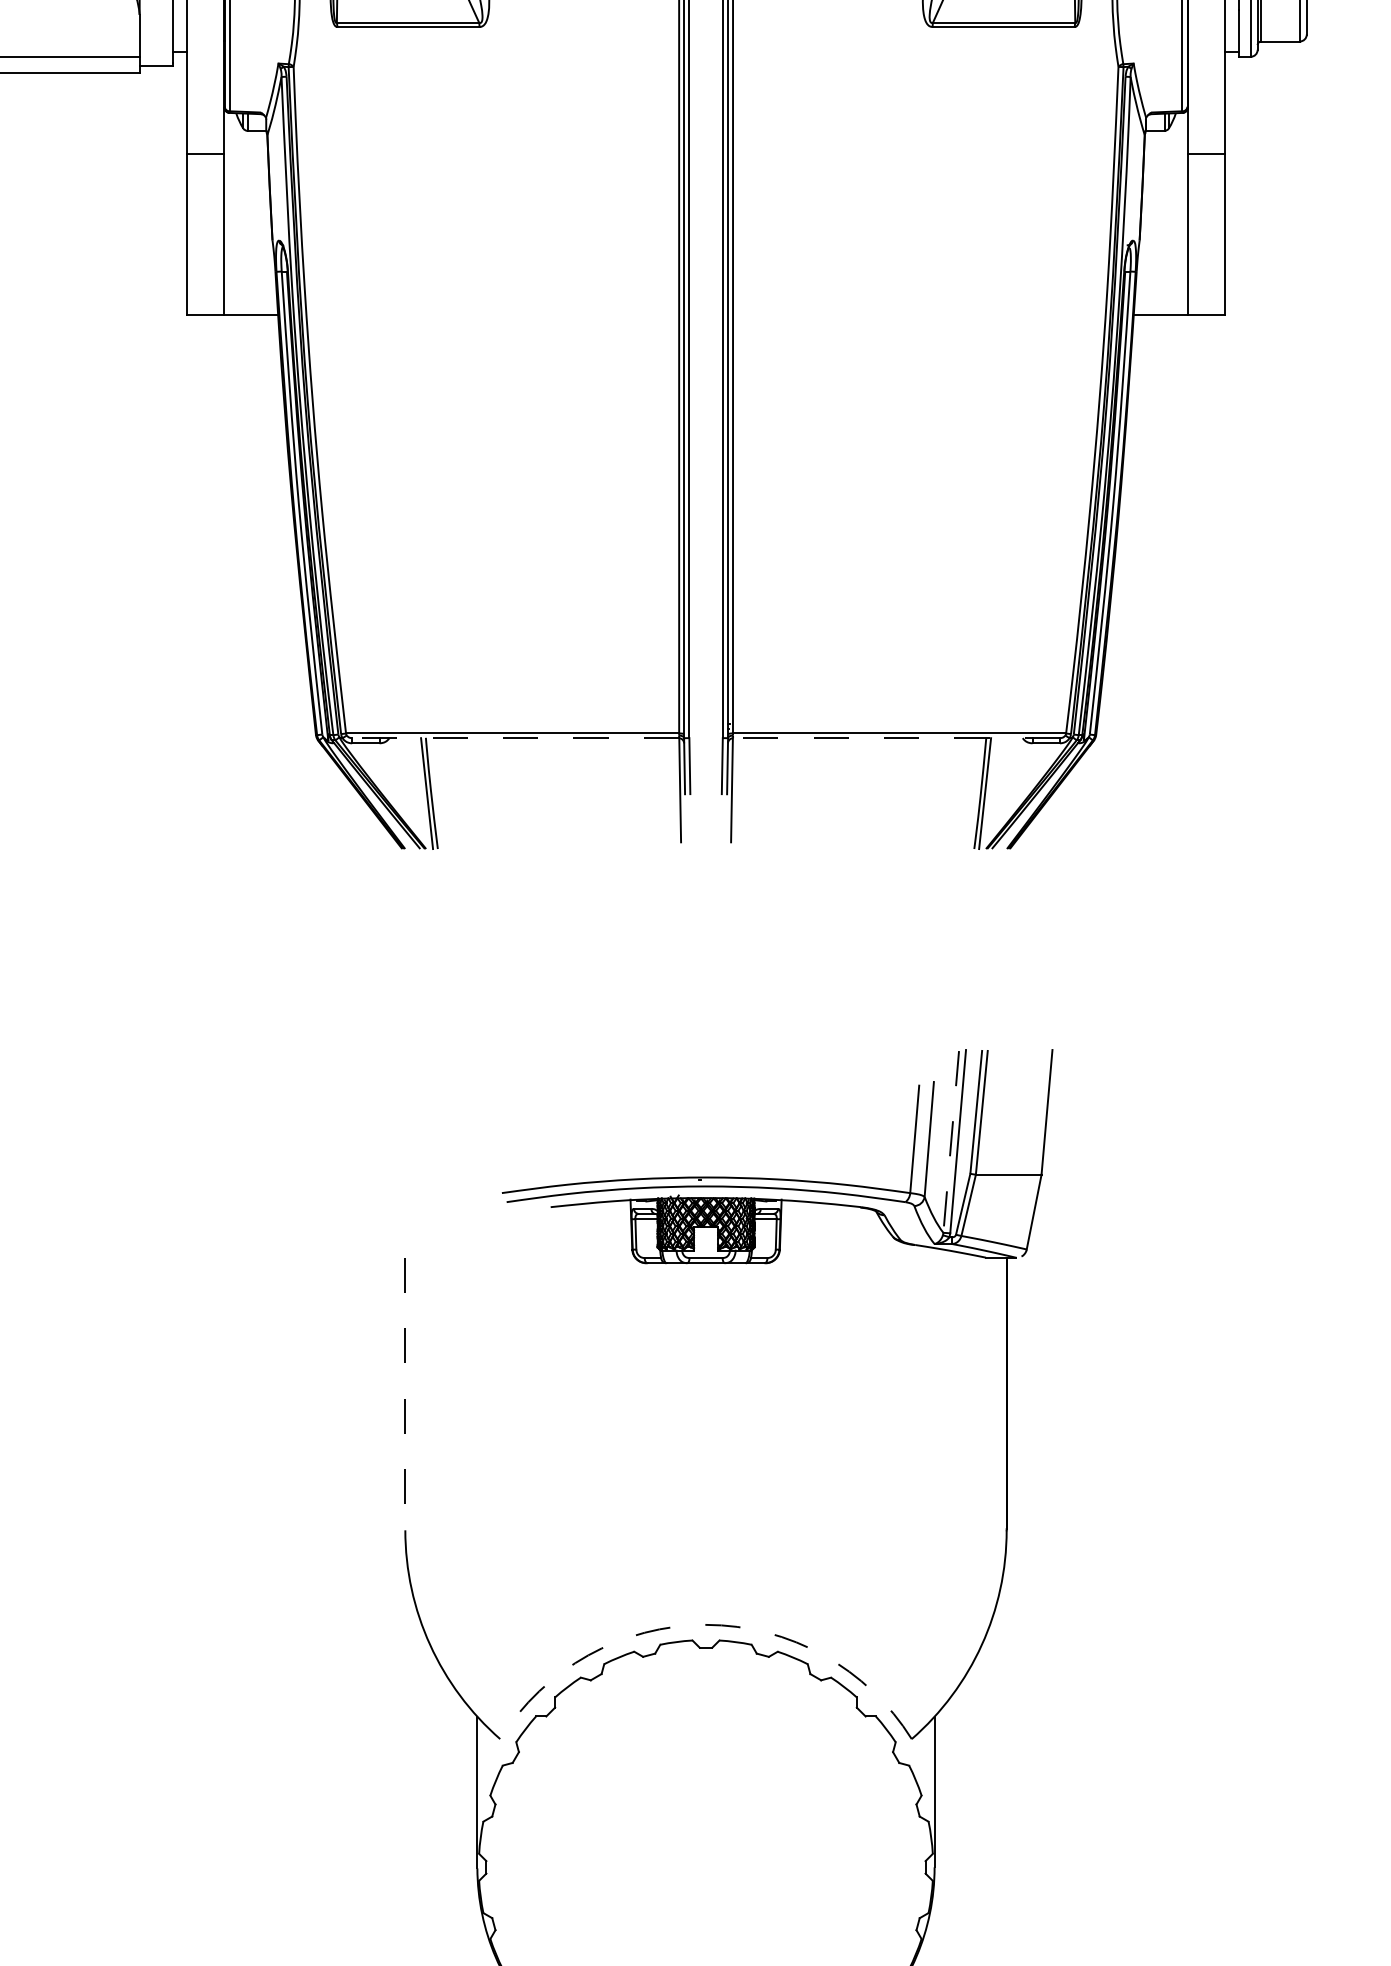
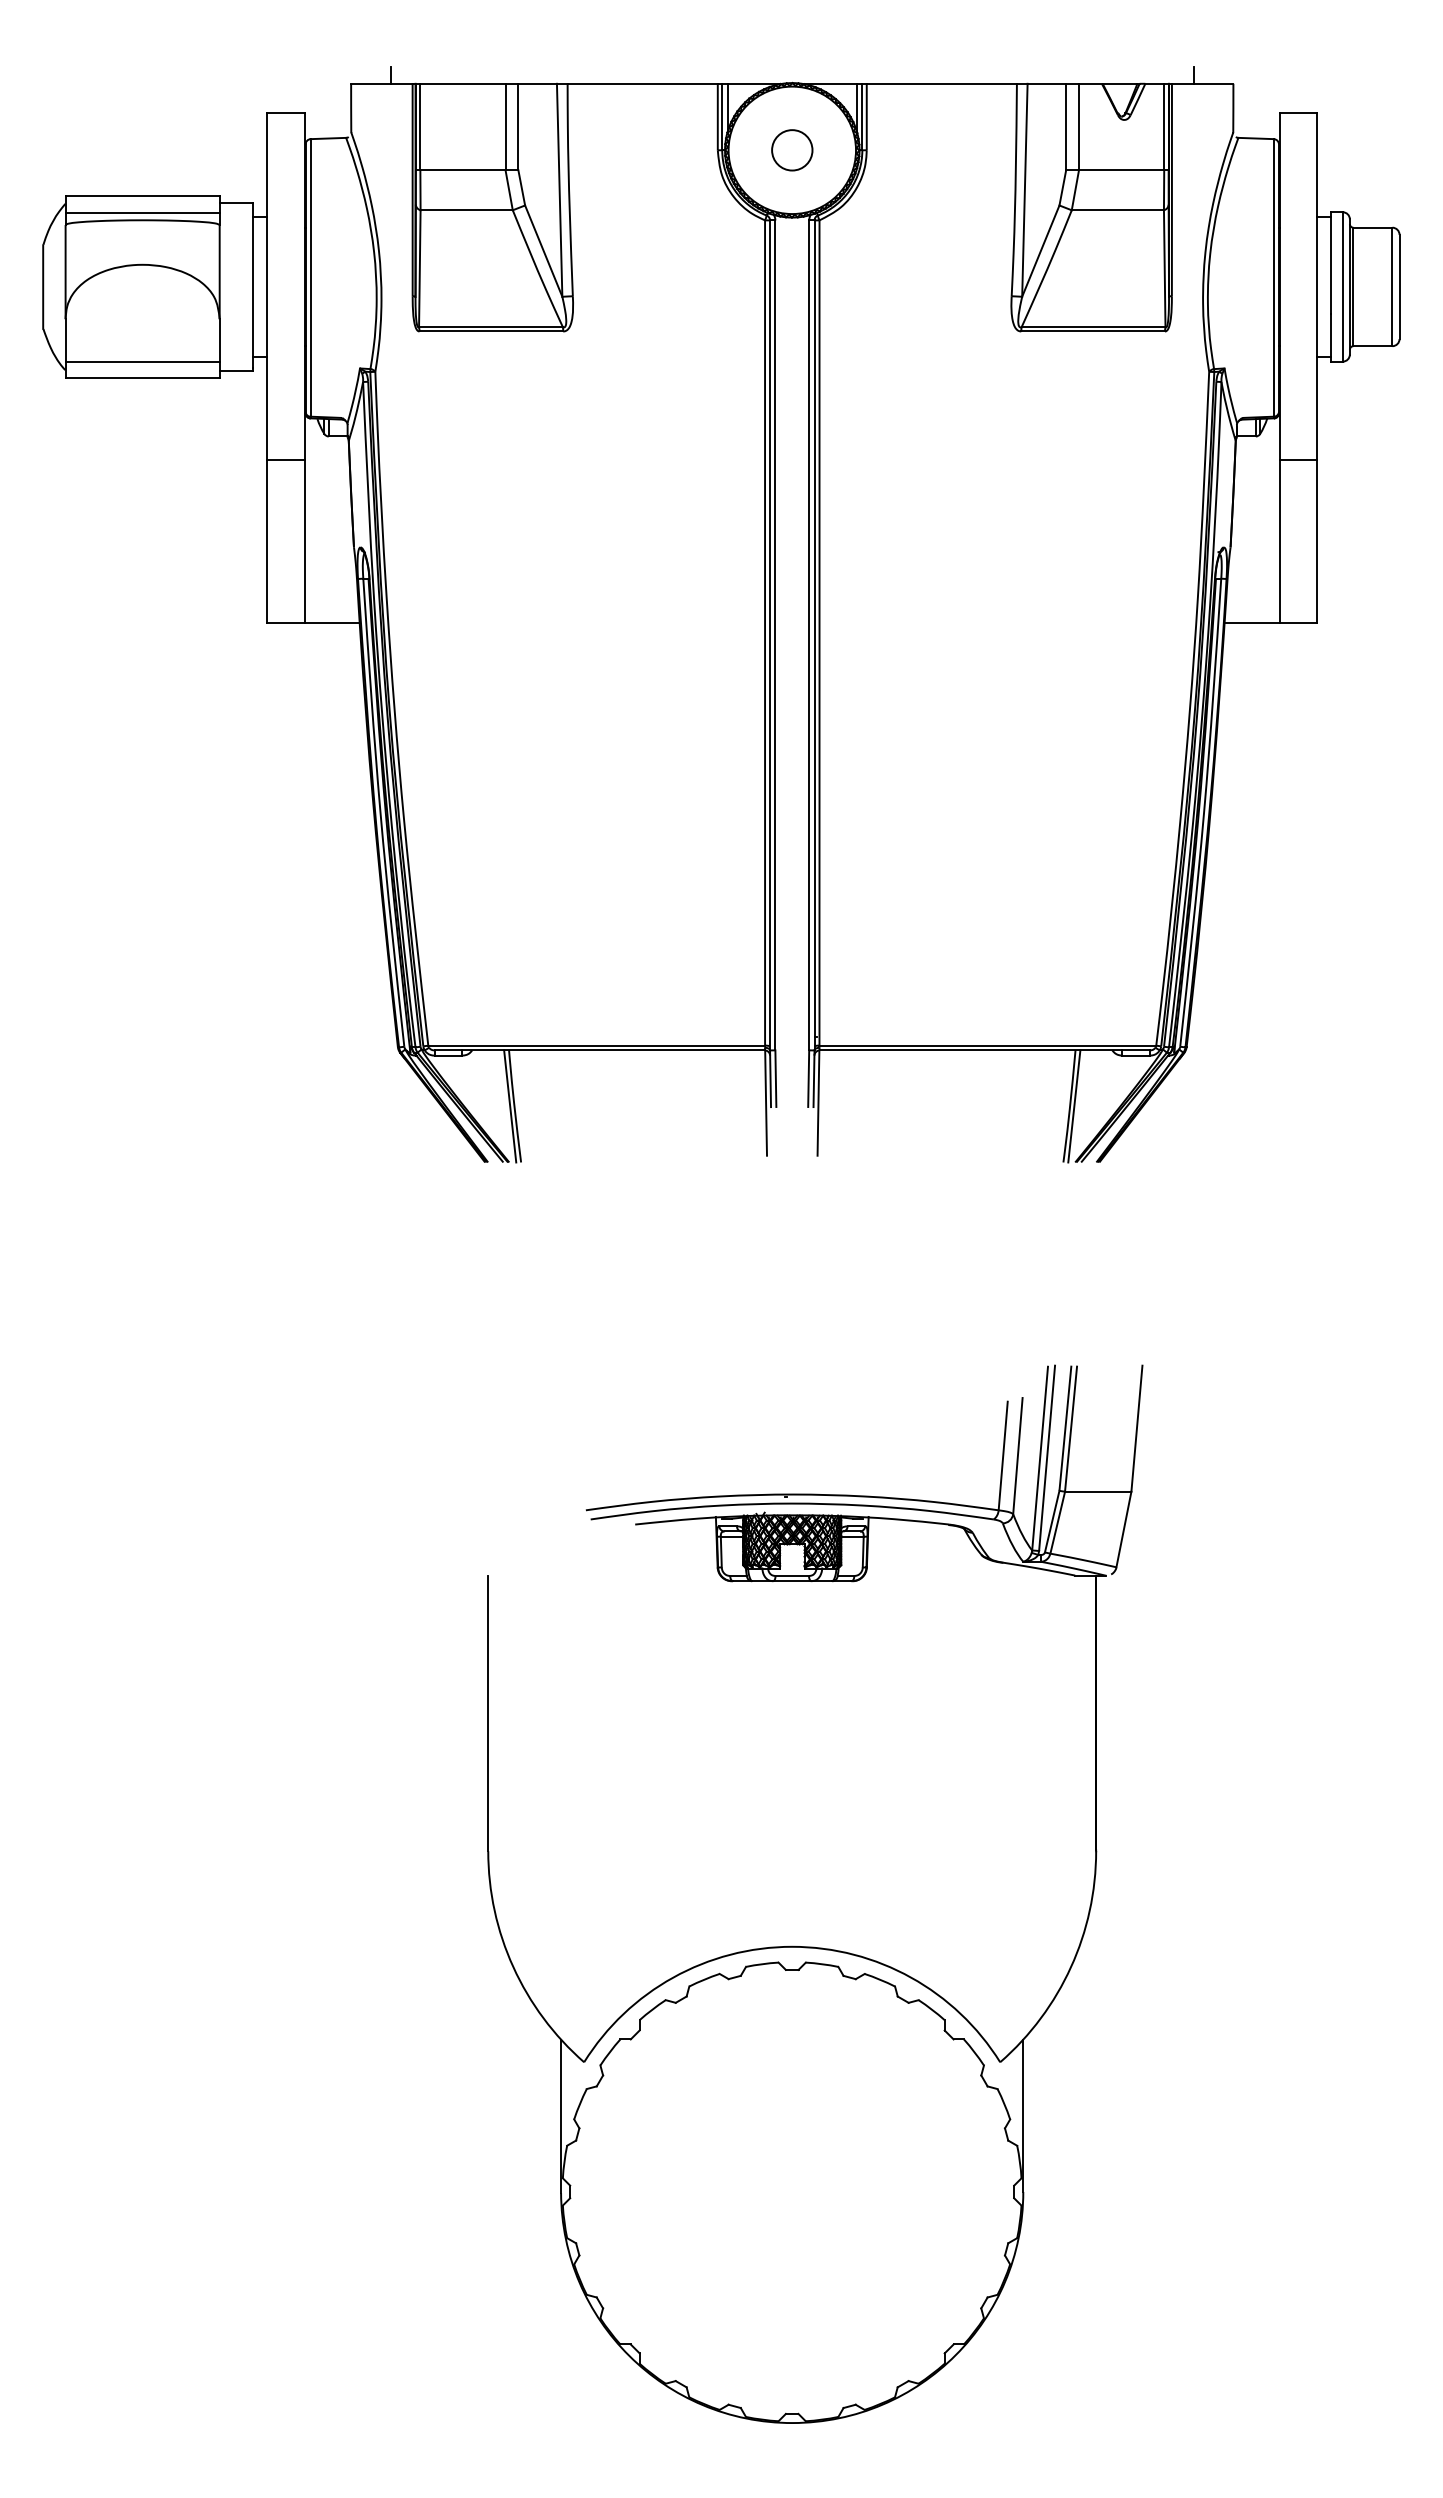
line: (515, 738) -> (599, 1050), dashed -> solid
line: (896, 738) -> (984, 1050), dashed -> solid
line: (951, 1142) -> (1040, 1459), dashed -> solid
line: (405, 1394) -> (488, 1713), dashed -> solid
arc: (706, 1624) -> (792, 1946), dashed -> solid

